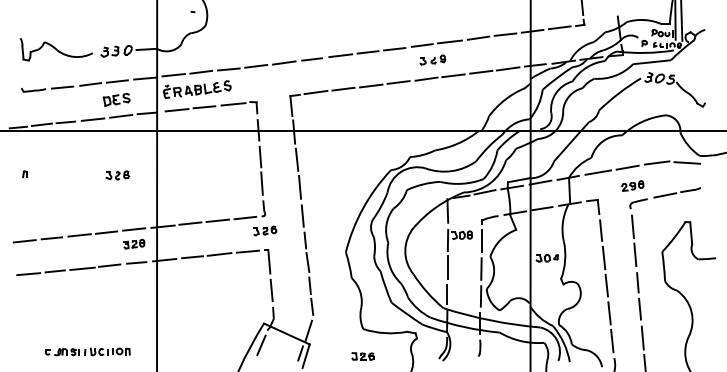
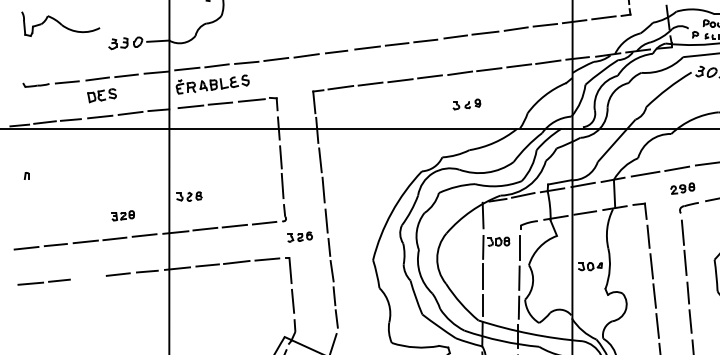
part: (55, 49) -> (59, 24), moved
part: (432, 59) -> (466, 103), moved
part: (116, 99) -> (101, 95), moved
part: (117, 175) -> (189, 196), moved
part: (265, 230) -> (300, 236), moved
part: (134, 244) -> (123, 216), moved
line: (82, 268) -> (88, 277), removed

